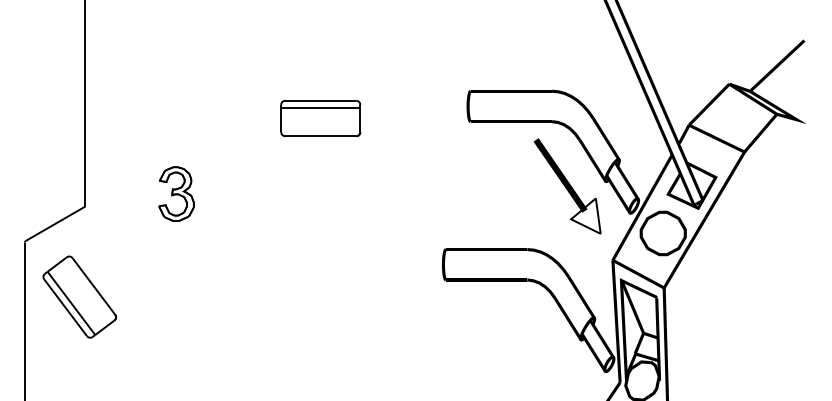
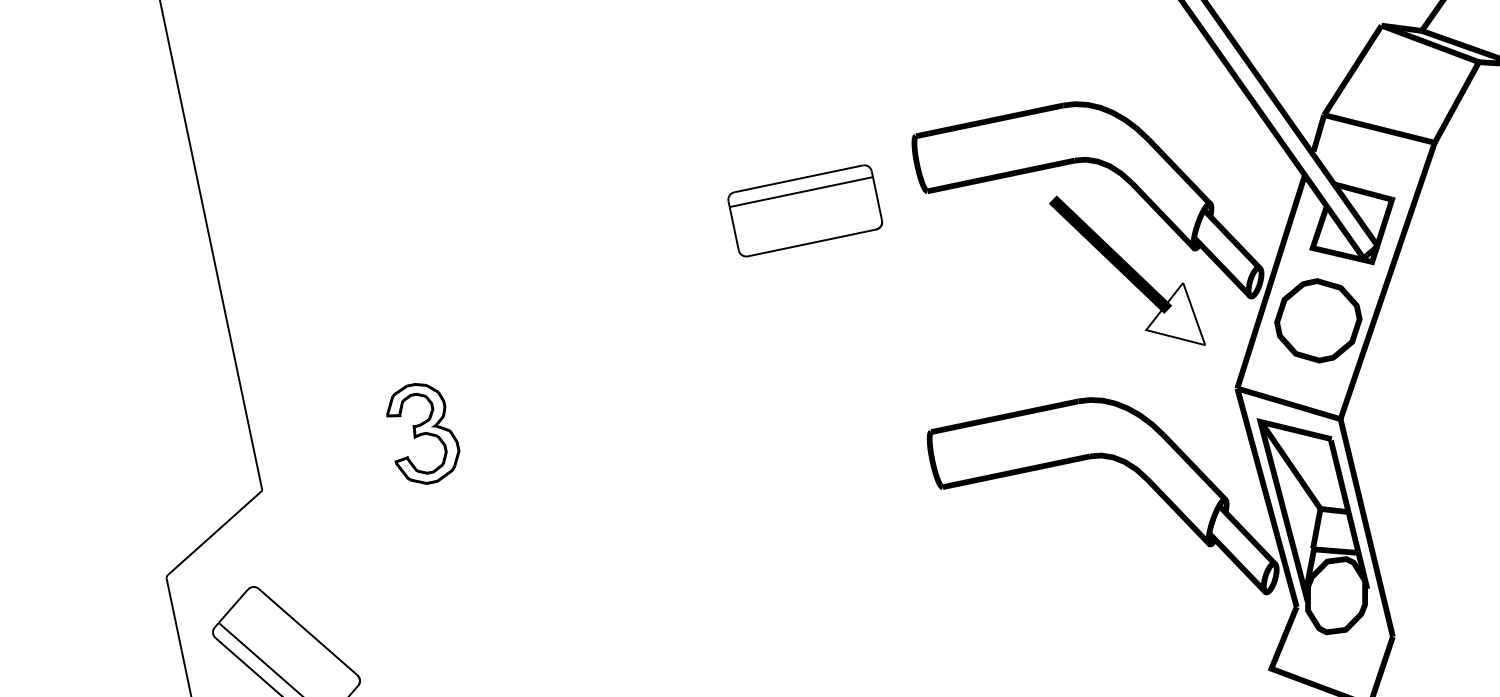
part: (320, 118) -> (804, 210), moved

